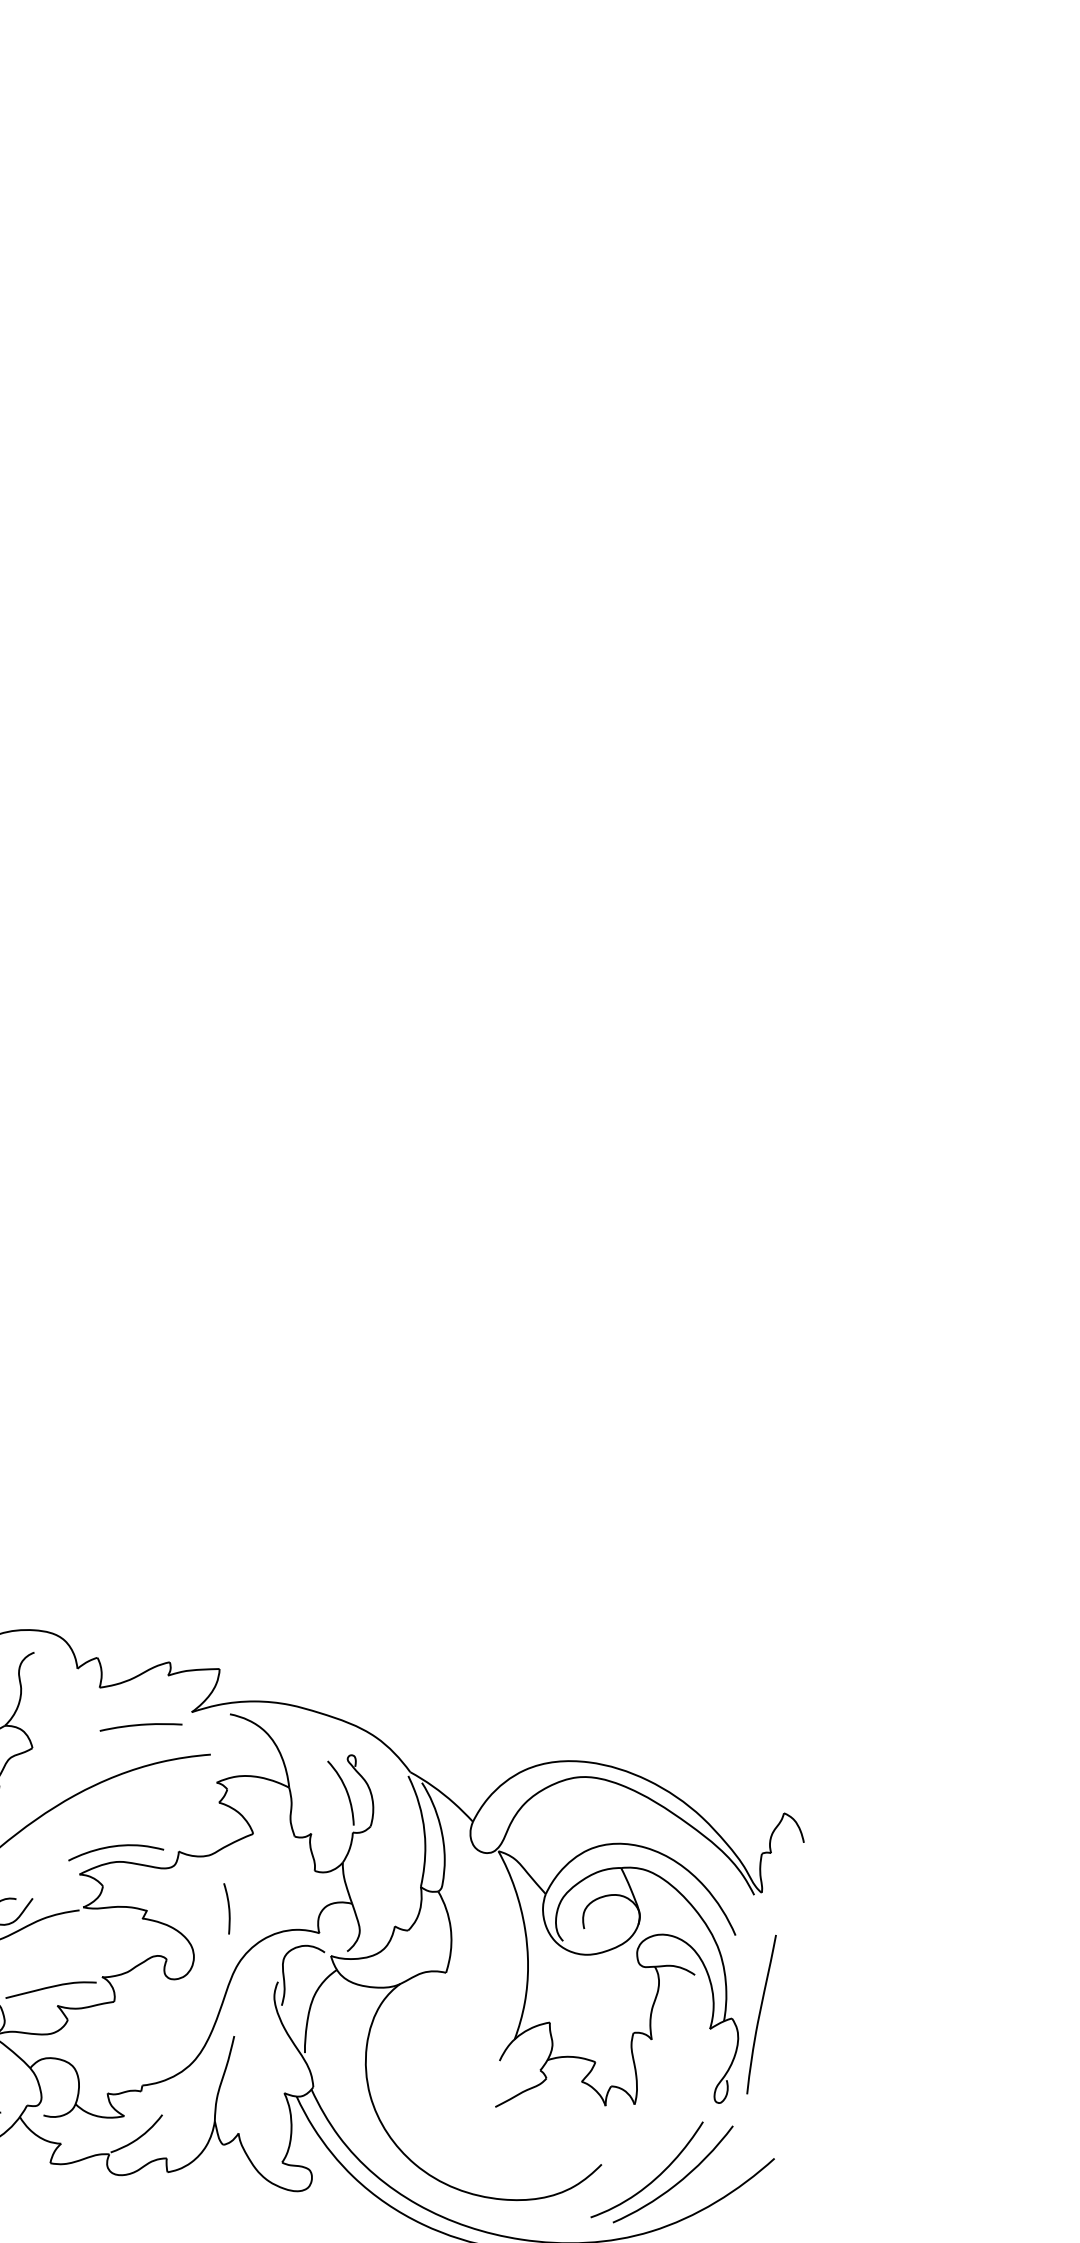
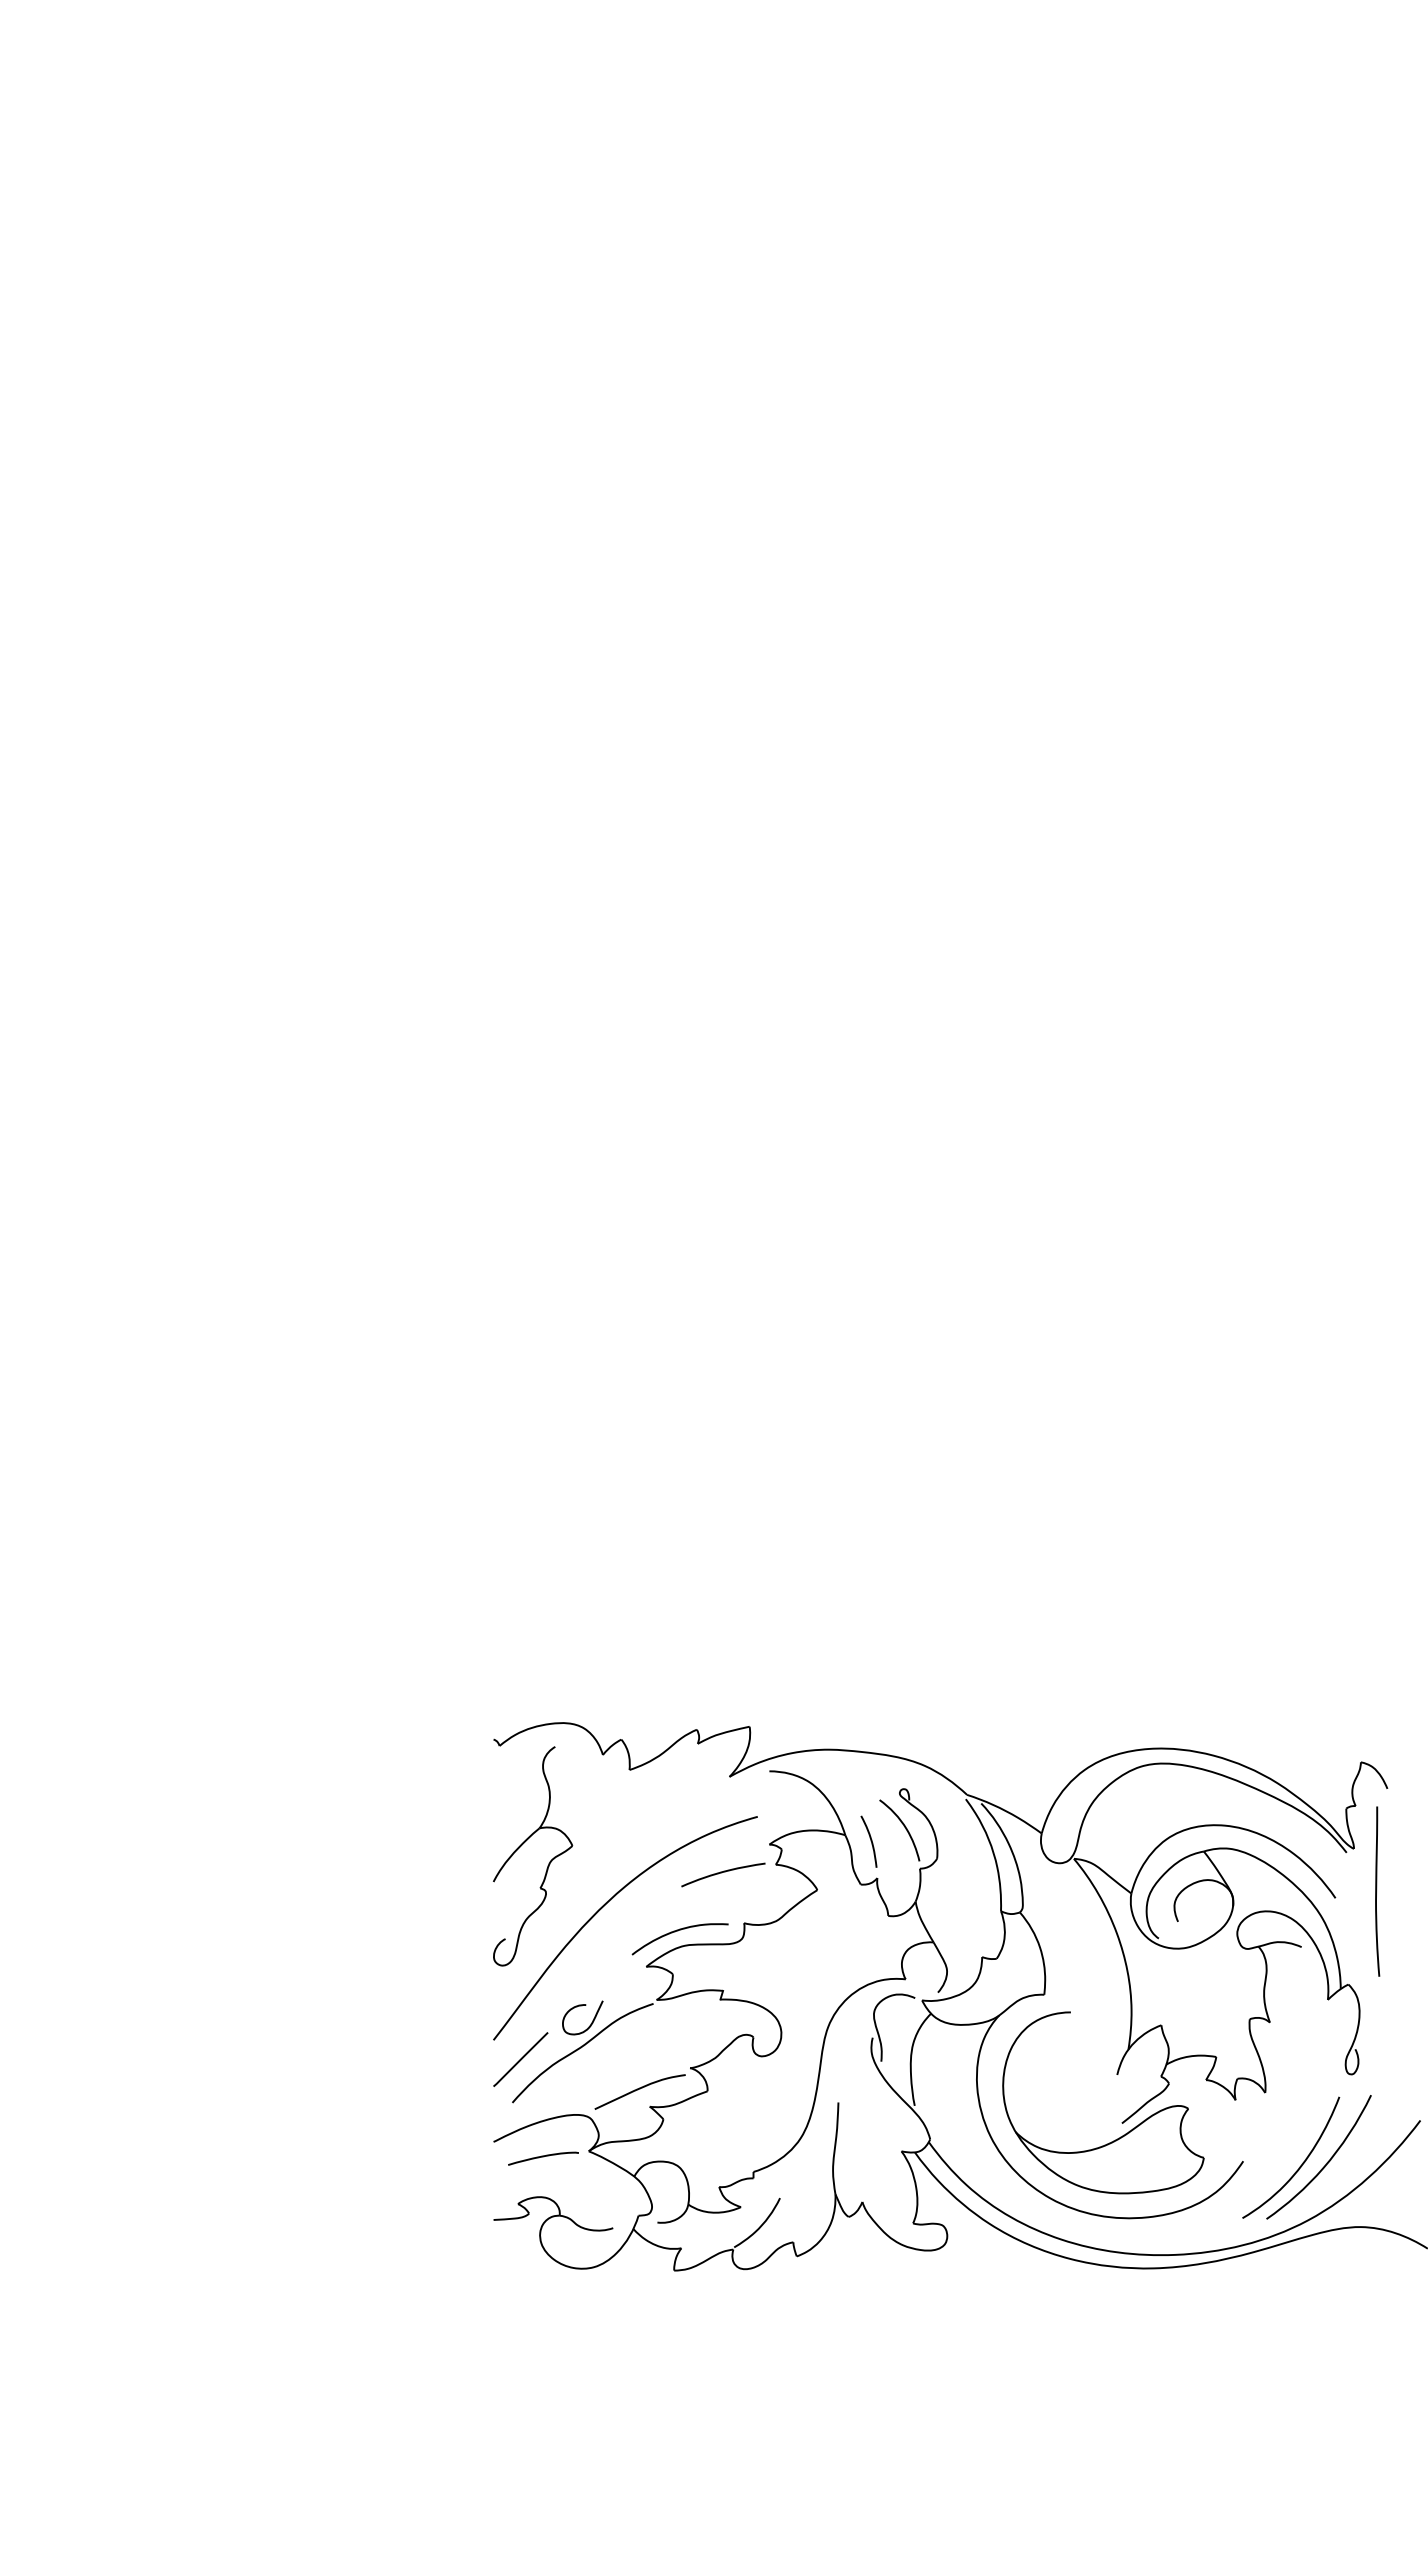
curve: (141, 1725) -> (723, 1872), moved
curve: (228, 1908) -> (870, 1841), moved
curve: (761, 2013) -> (1377, 1890), moved
part: (496, 2117) -> (1125, 2133), added

